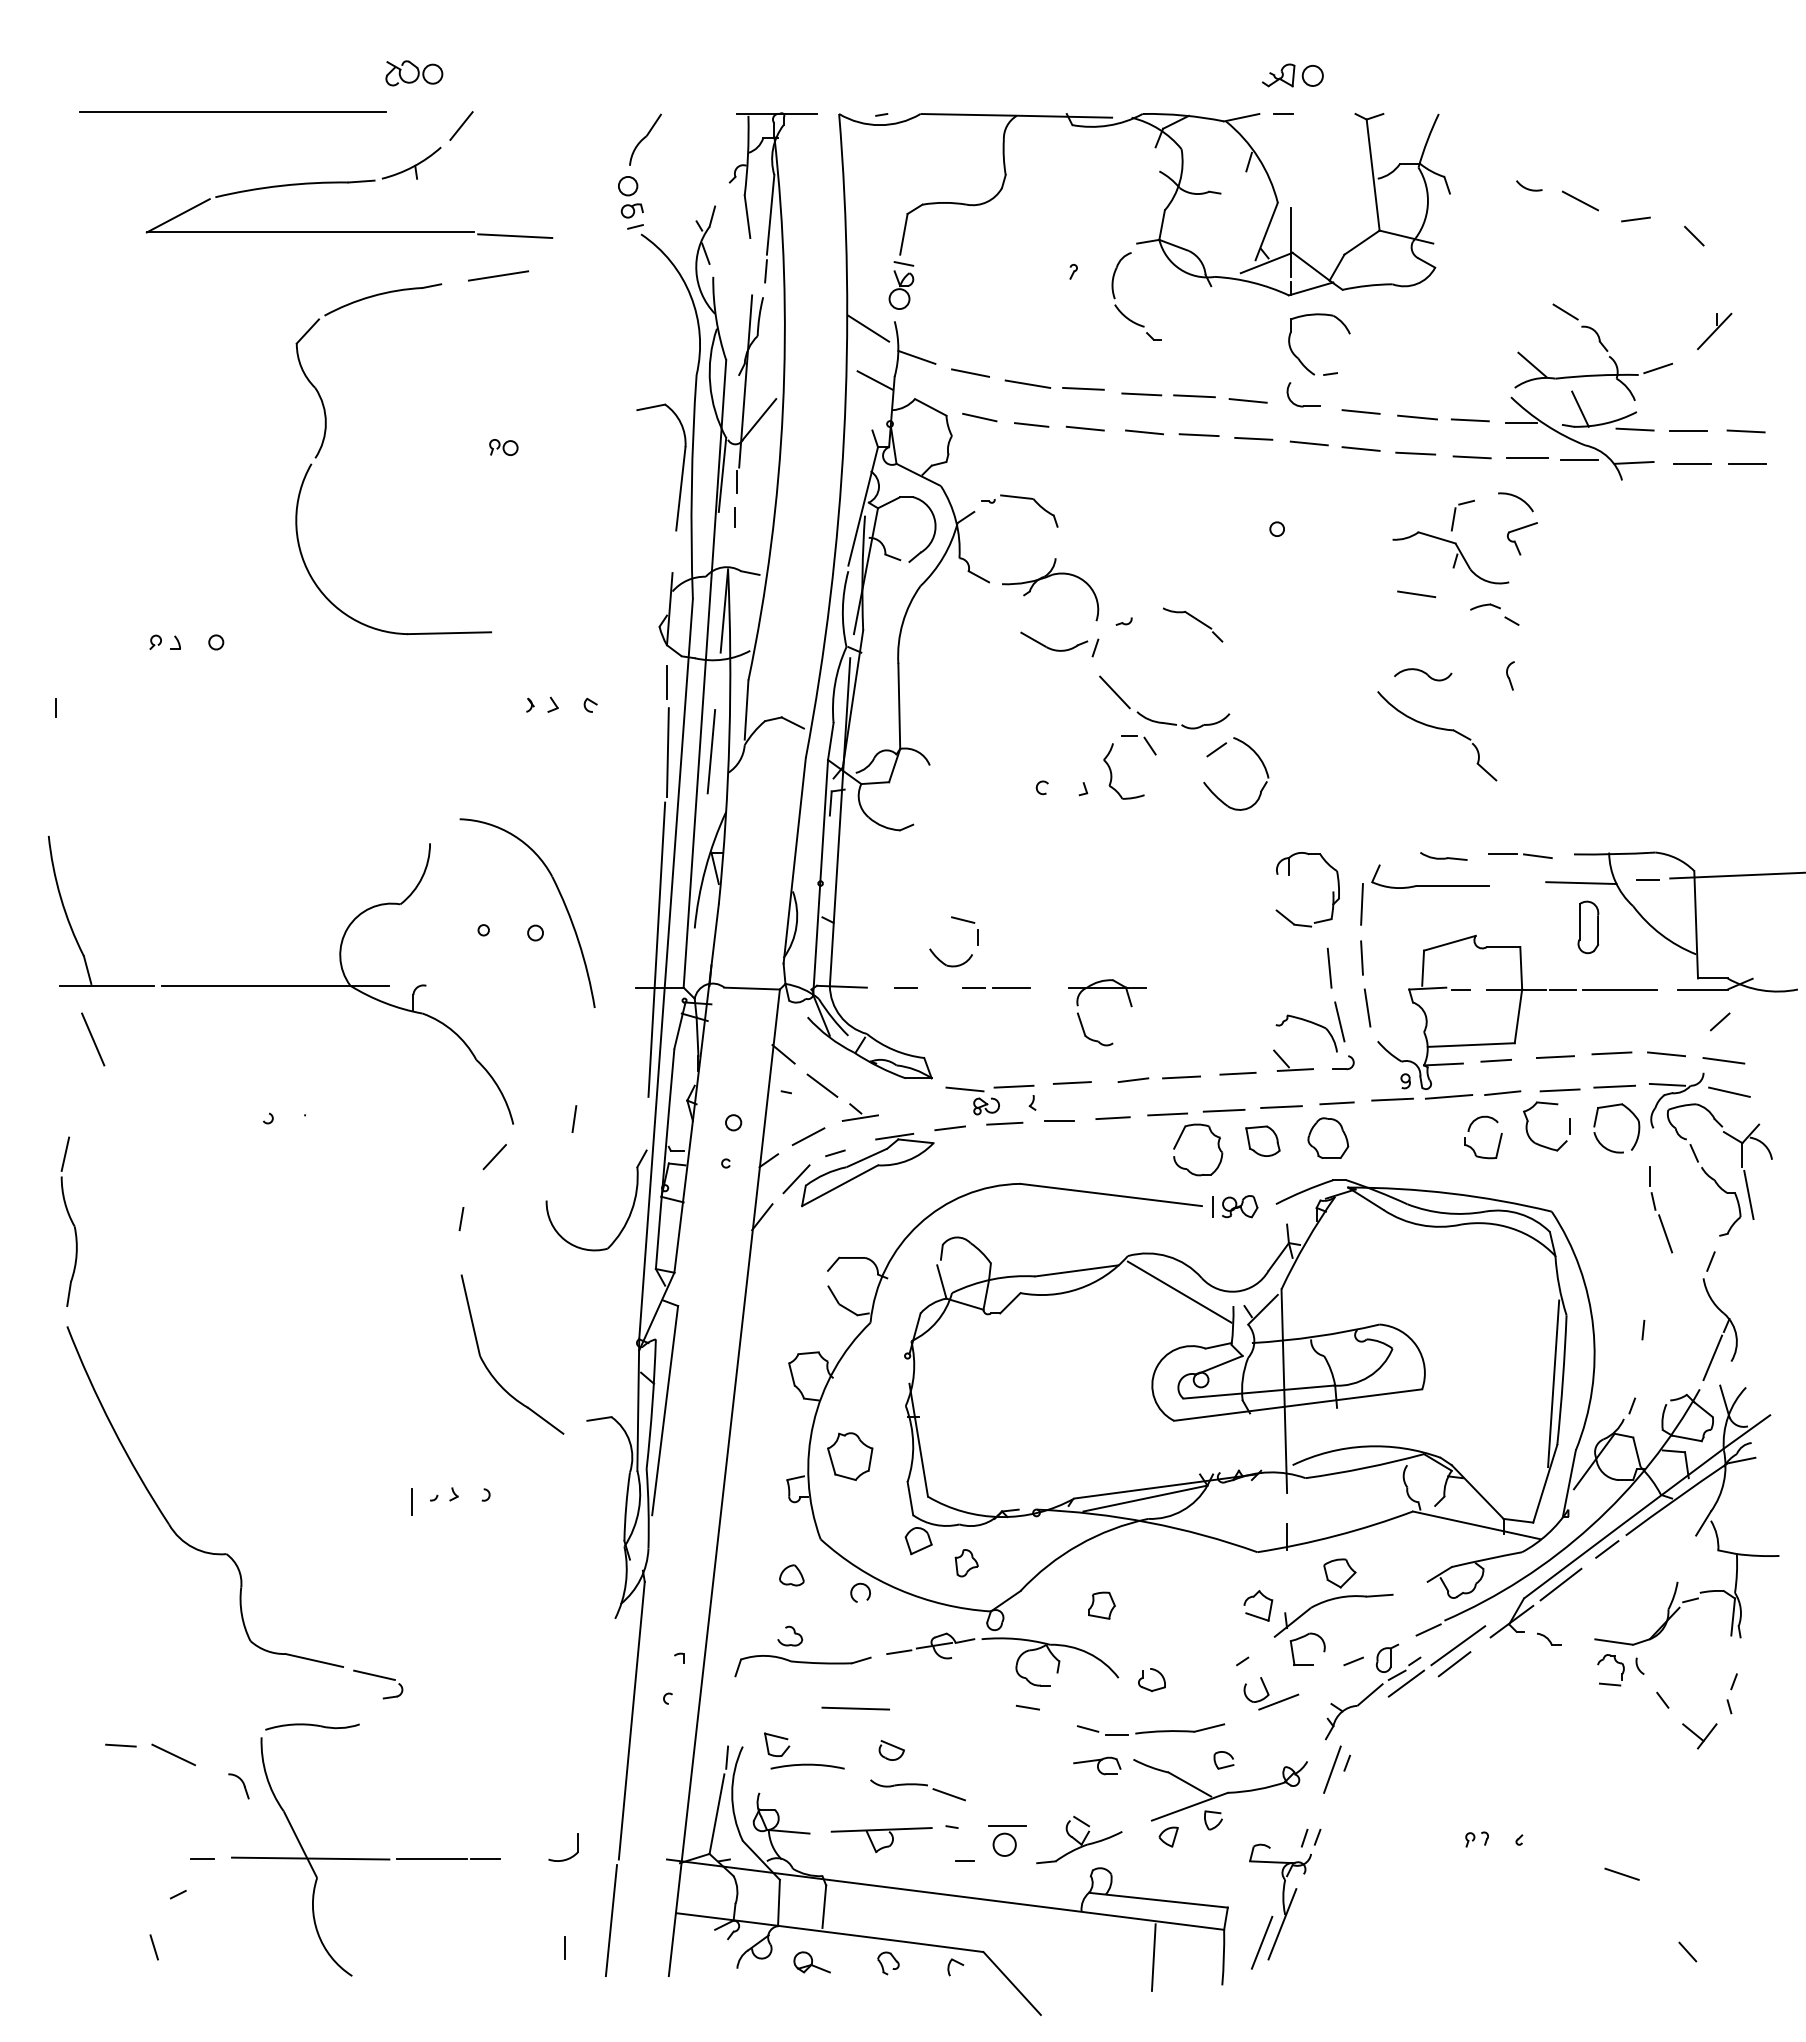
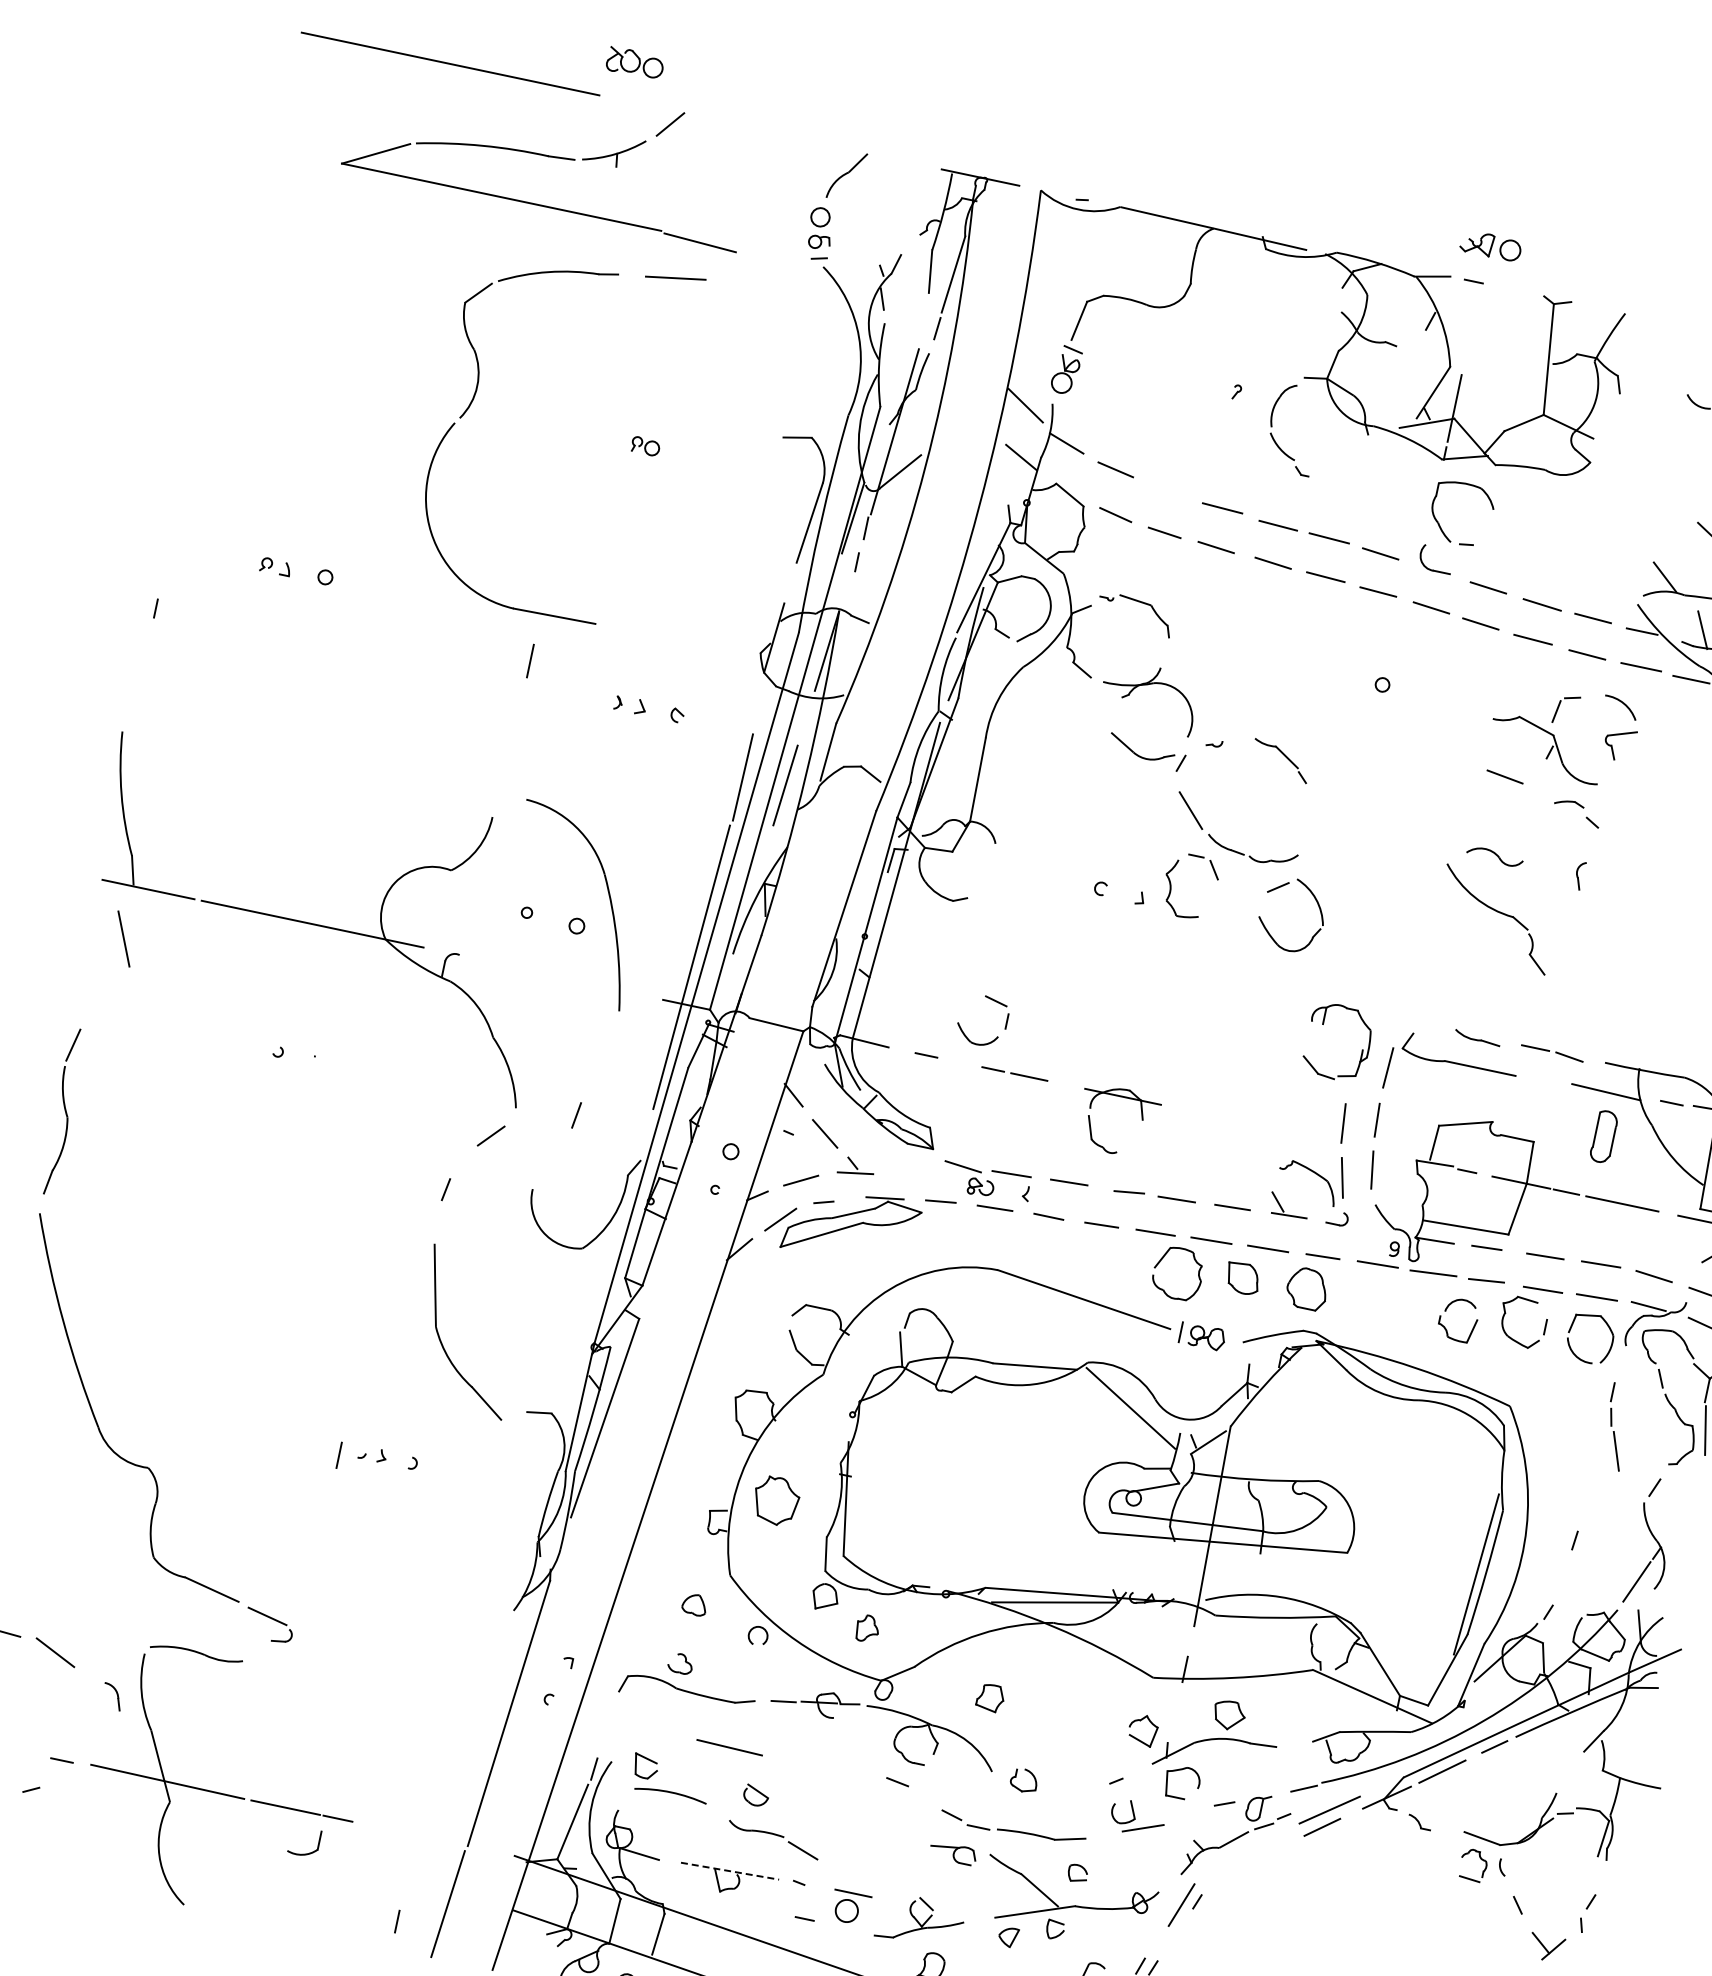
line: (1027, 383) -> (1169, 491), removed
line: (666, 682) -> (529, 661), moved
line: (1406, 1683) -> (1271, 1836), removed
line: (882, 1829) -> (730, 1870), solid -> dashed
part: (568, 1857) -> (307, 1852), moved

